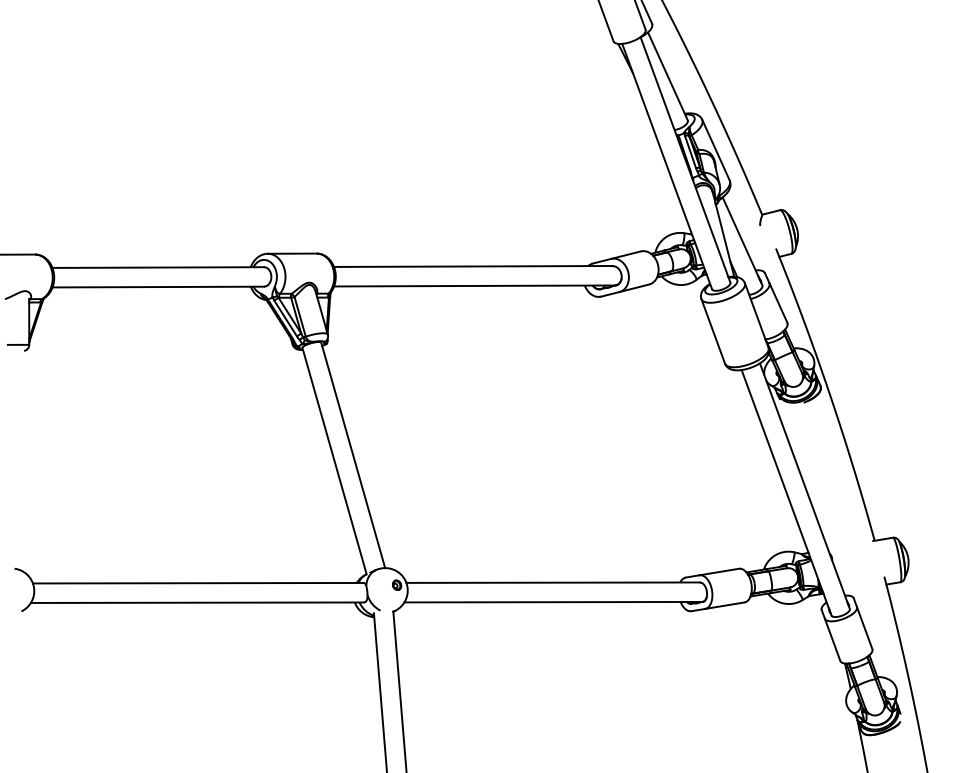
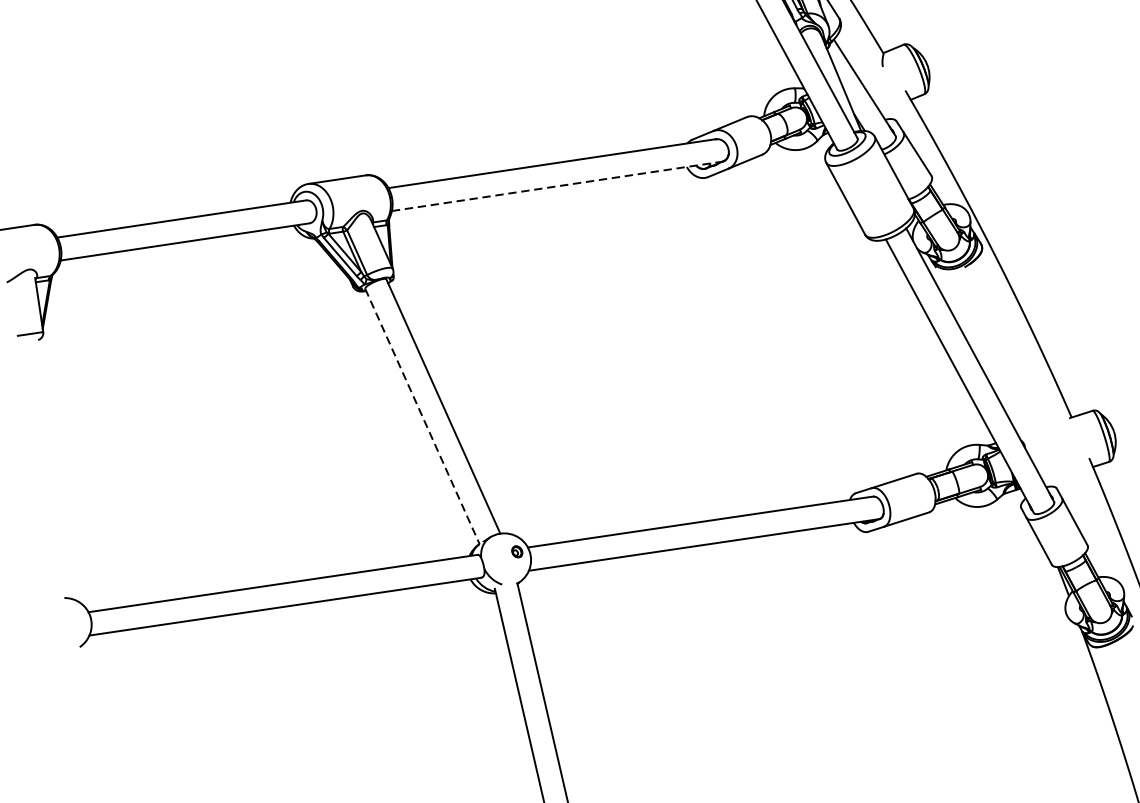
line: (474, 285) -> (556, 185), solid -> dashed
line: (334, 461) -> (422, 416), solid -> dashed

